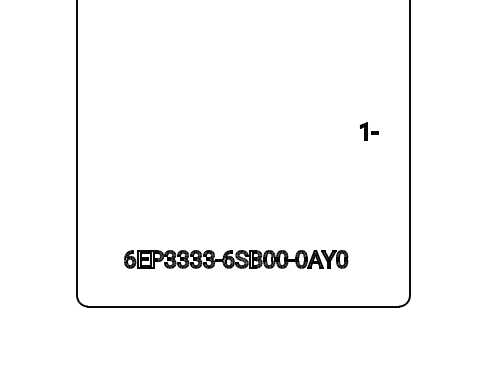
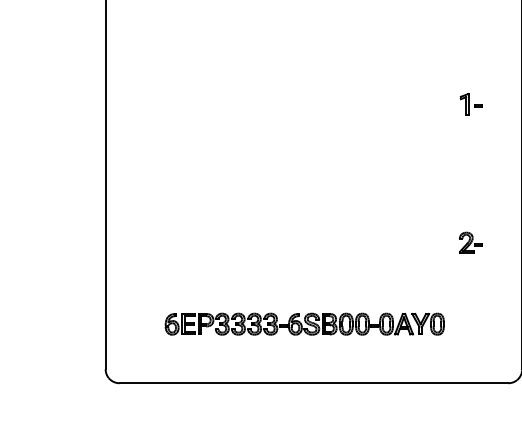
part: (368, 131) -> (470, 104), moved
part: (368, 194) -> (470, 243), added

